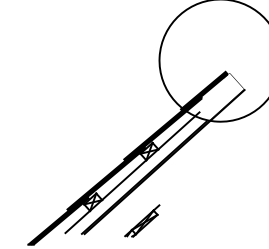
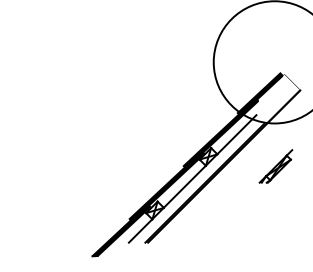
part: (141, 220) -> (275, 166), moved

